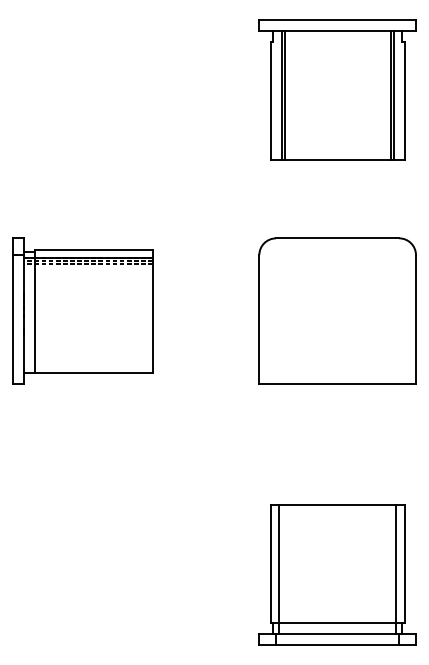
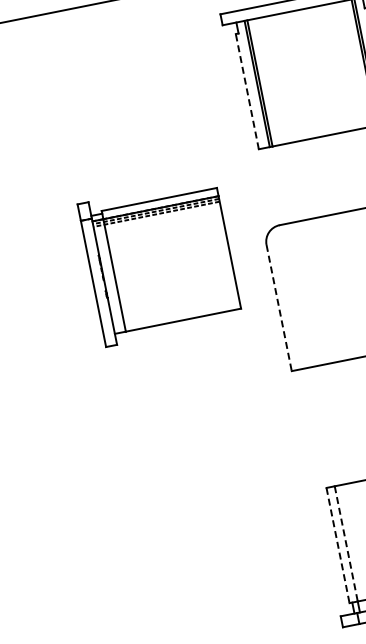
line: (270, 101) -> (247, 92), solid -> dashed
part: (82, 310) -> (159, 261), moved
line: (259, 319) -> (279, 308), solid -> dashed
line: (270, 563) -> (337, 545), solid -> dashed
line: (278, 563) -> (345, 543), solid -> dashed

